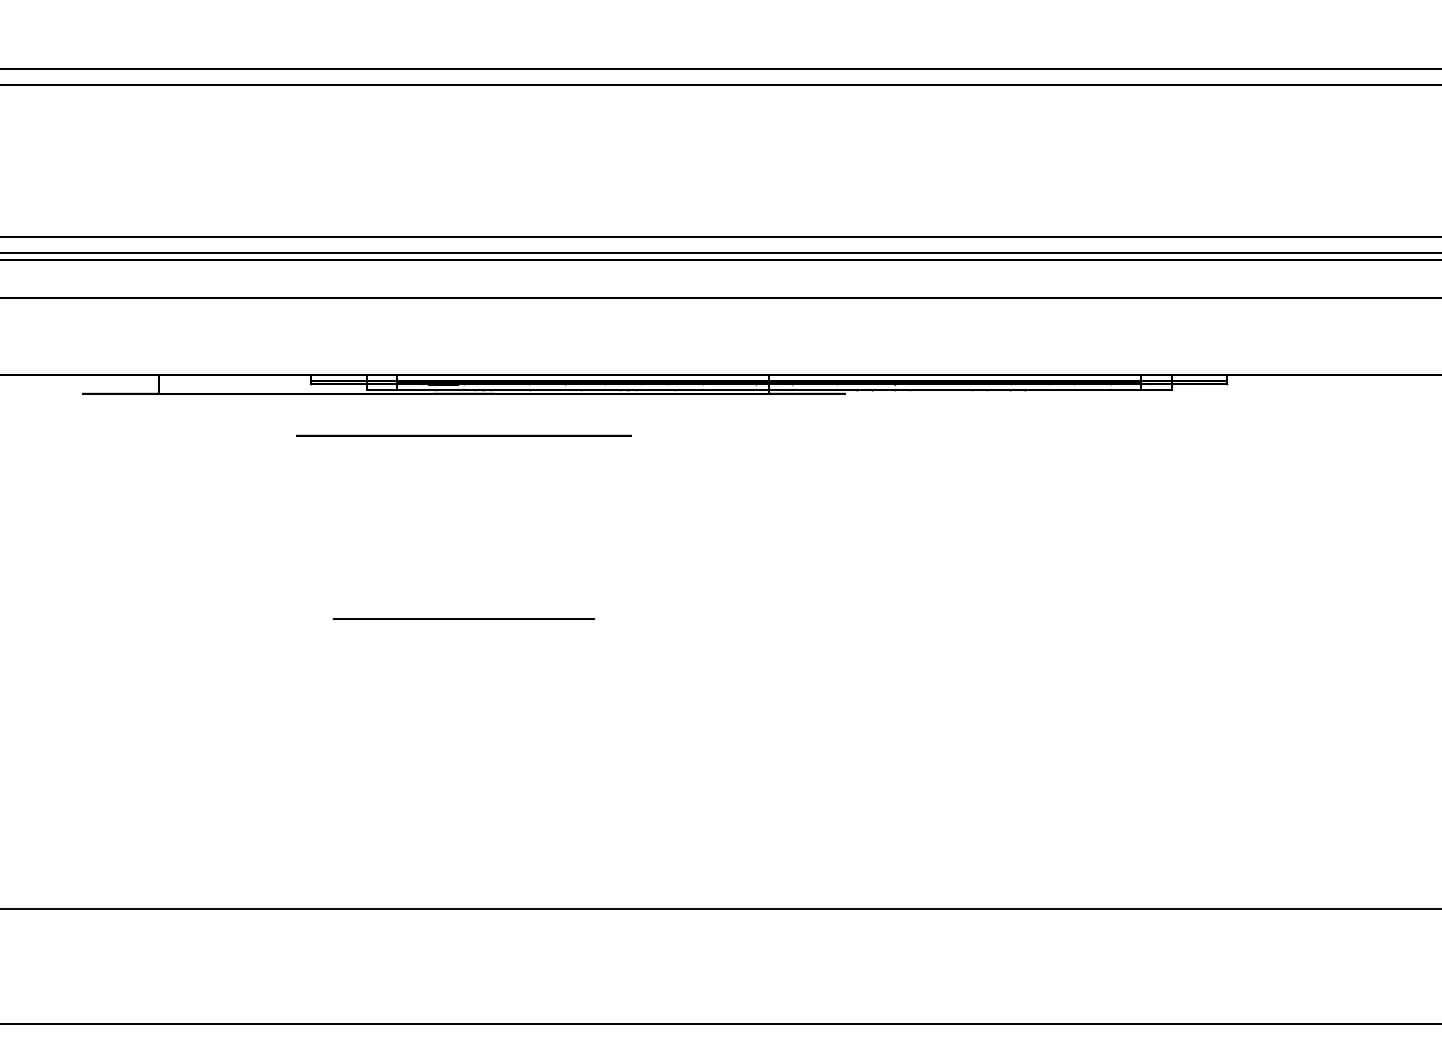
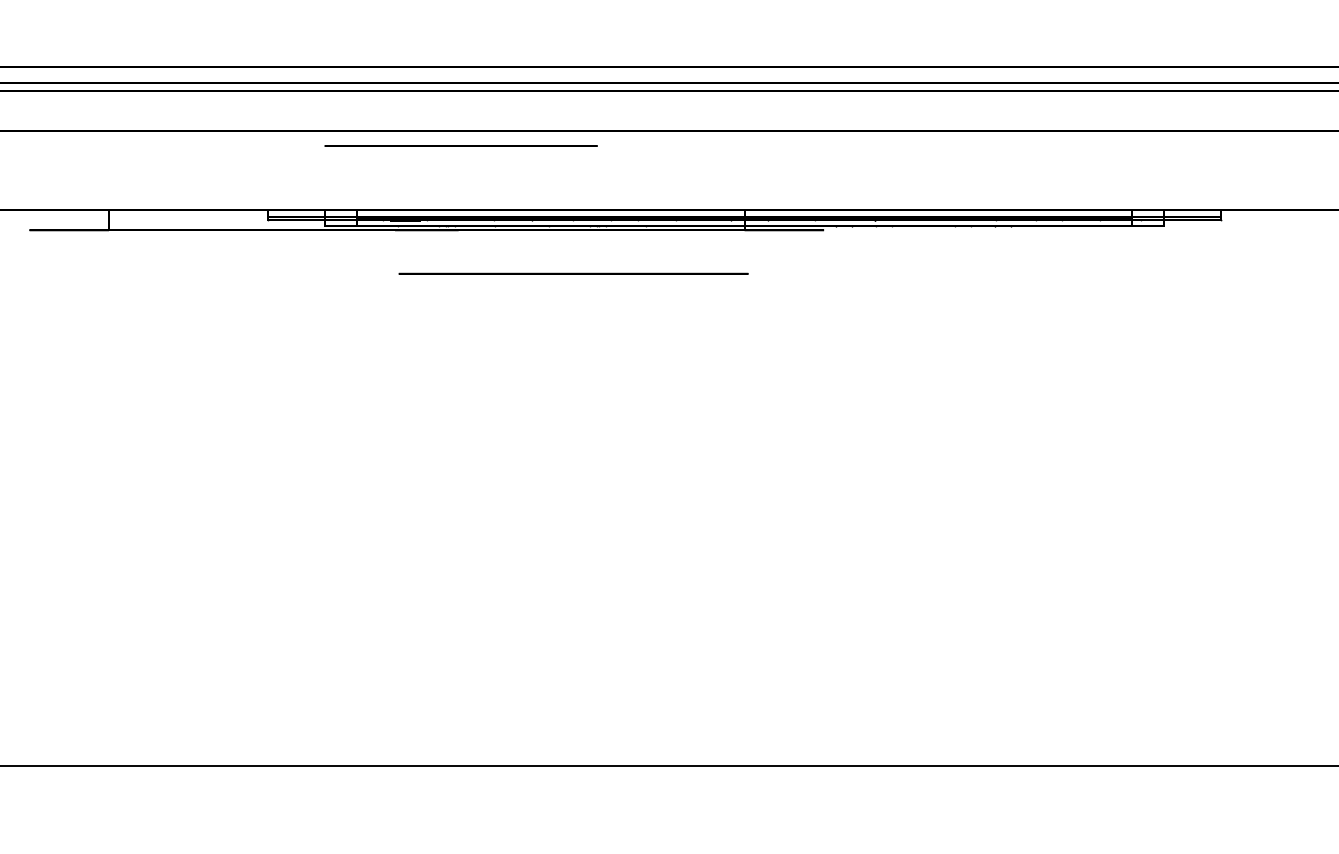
circle: (463, 435) -> (573, 273), moved
line: (463, 618) -> (460, 145), moved

